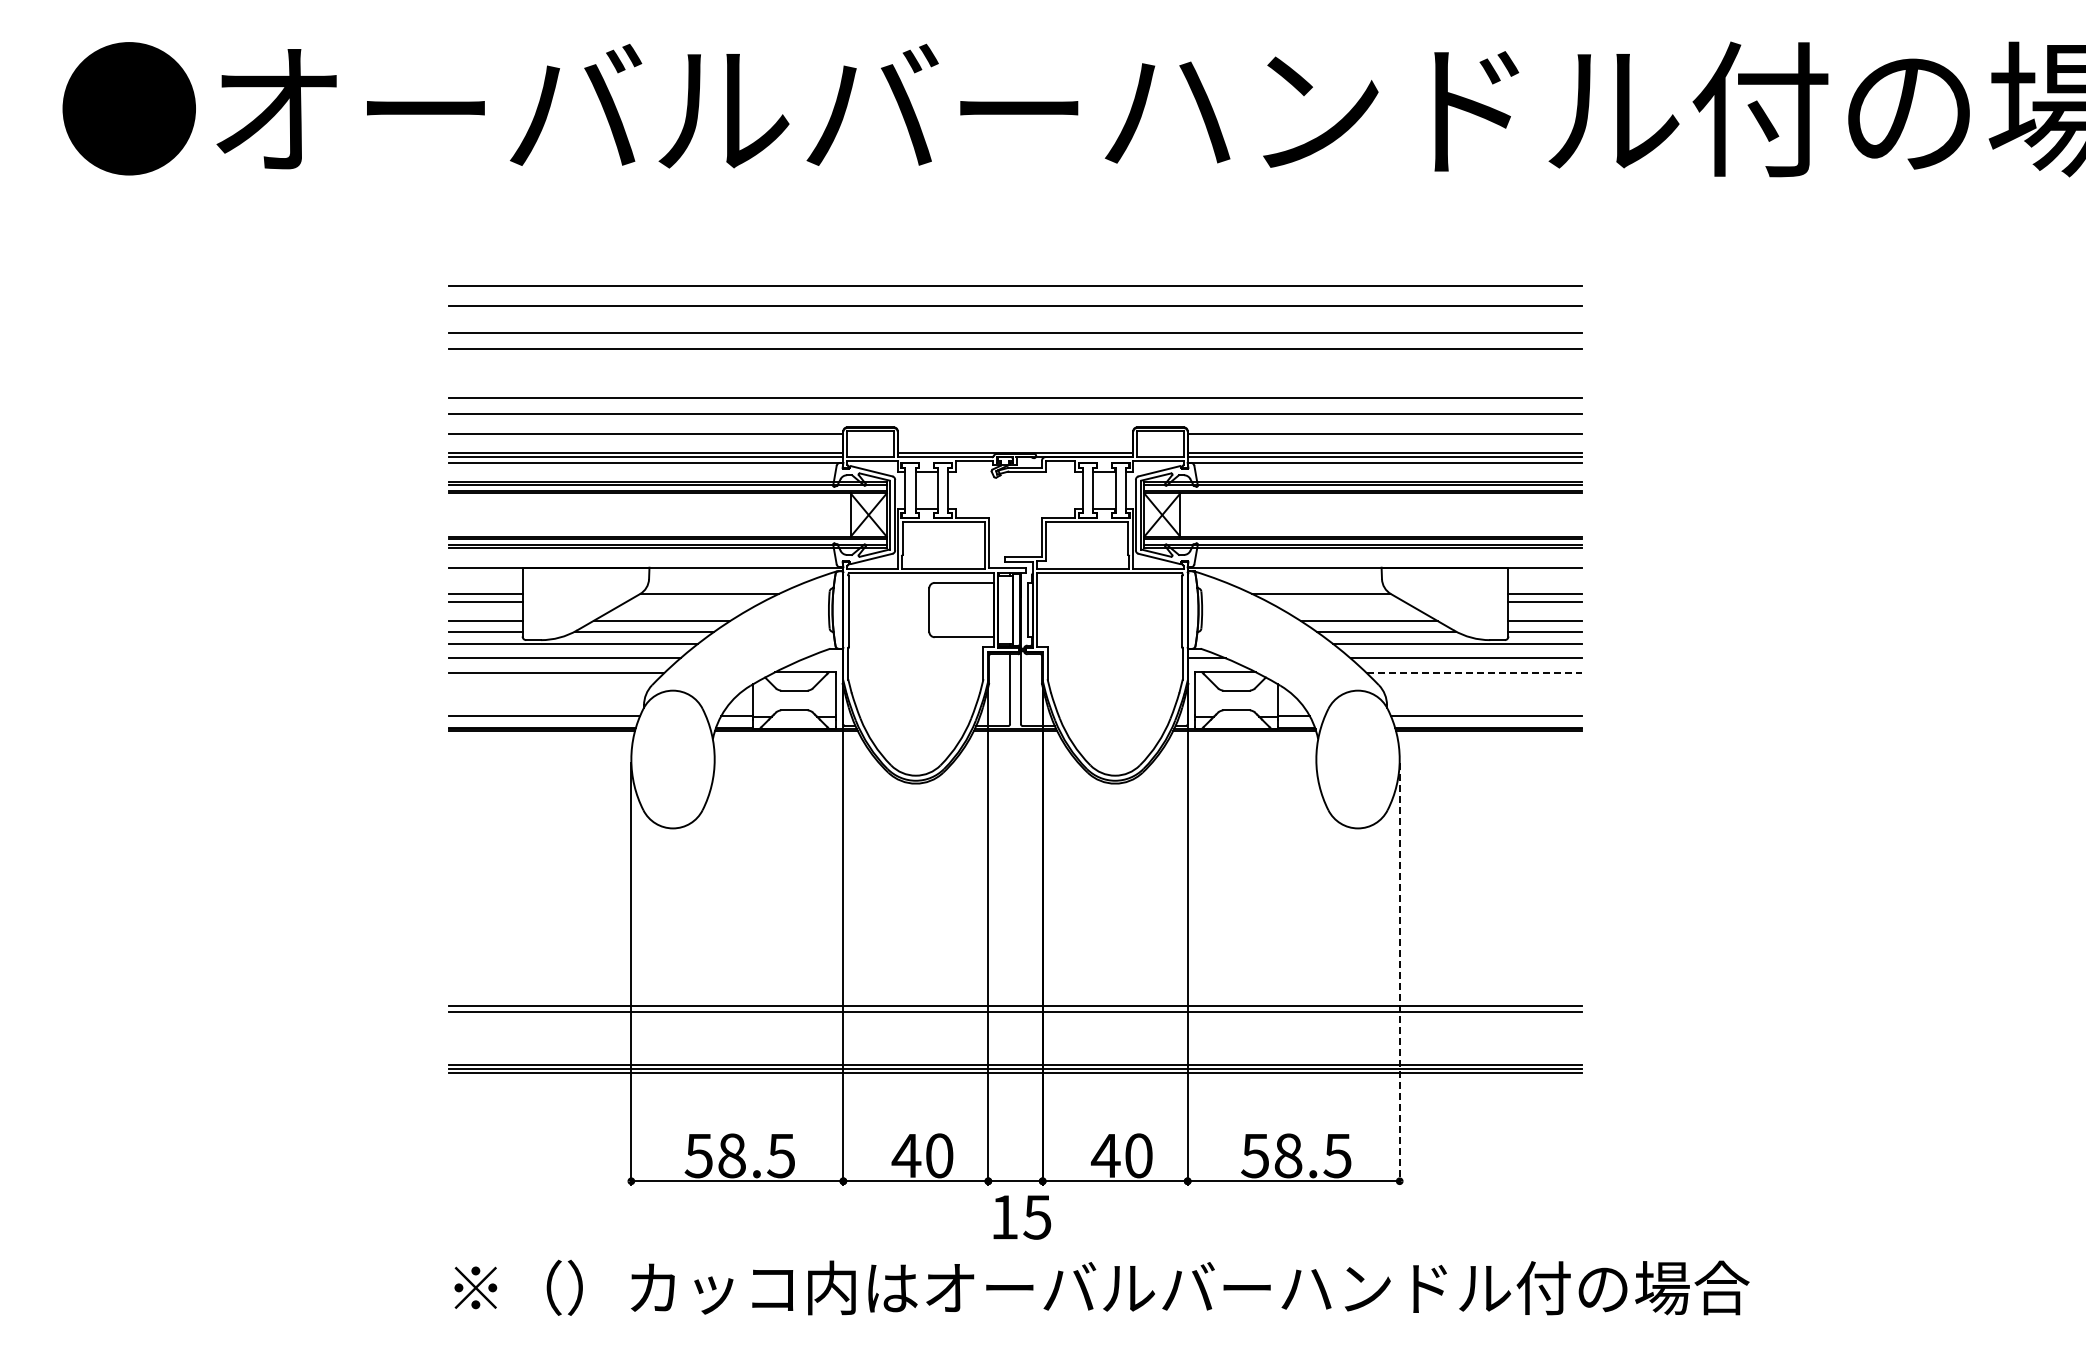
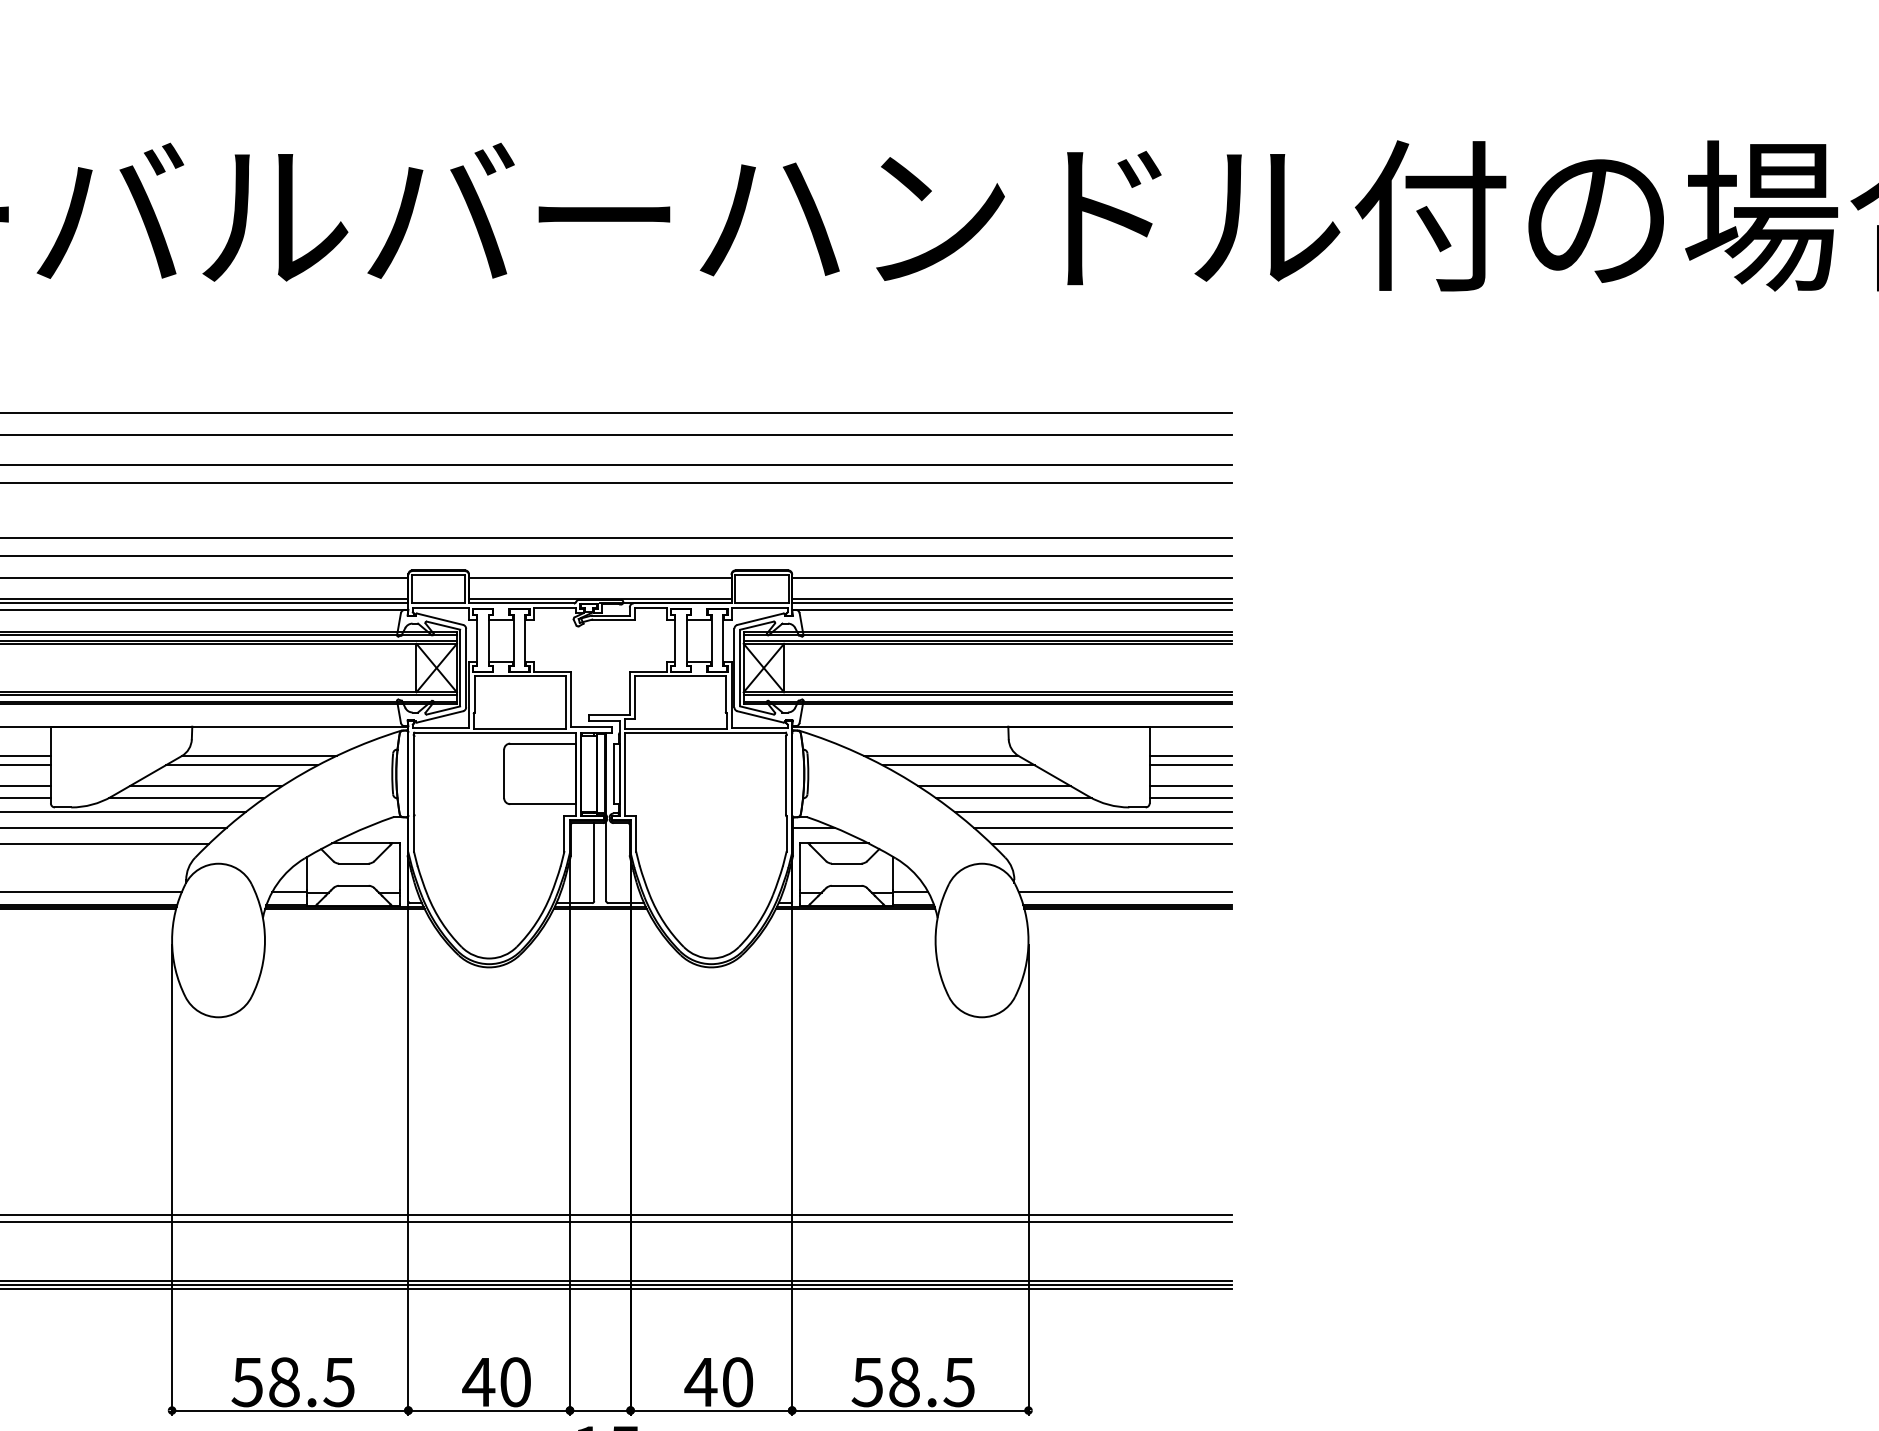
line: (1015, 434) -> (600, 578), added
line: (693, 602) -> (241, 765), added
line: (1337, 602) -> (959, 765), added
line: (1474, 673) -> (1111, 844), dashed -> solid
line: (1399, 974) -> (1028, 1180), dashed -> solid

